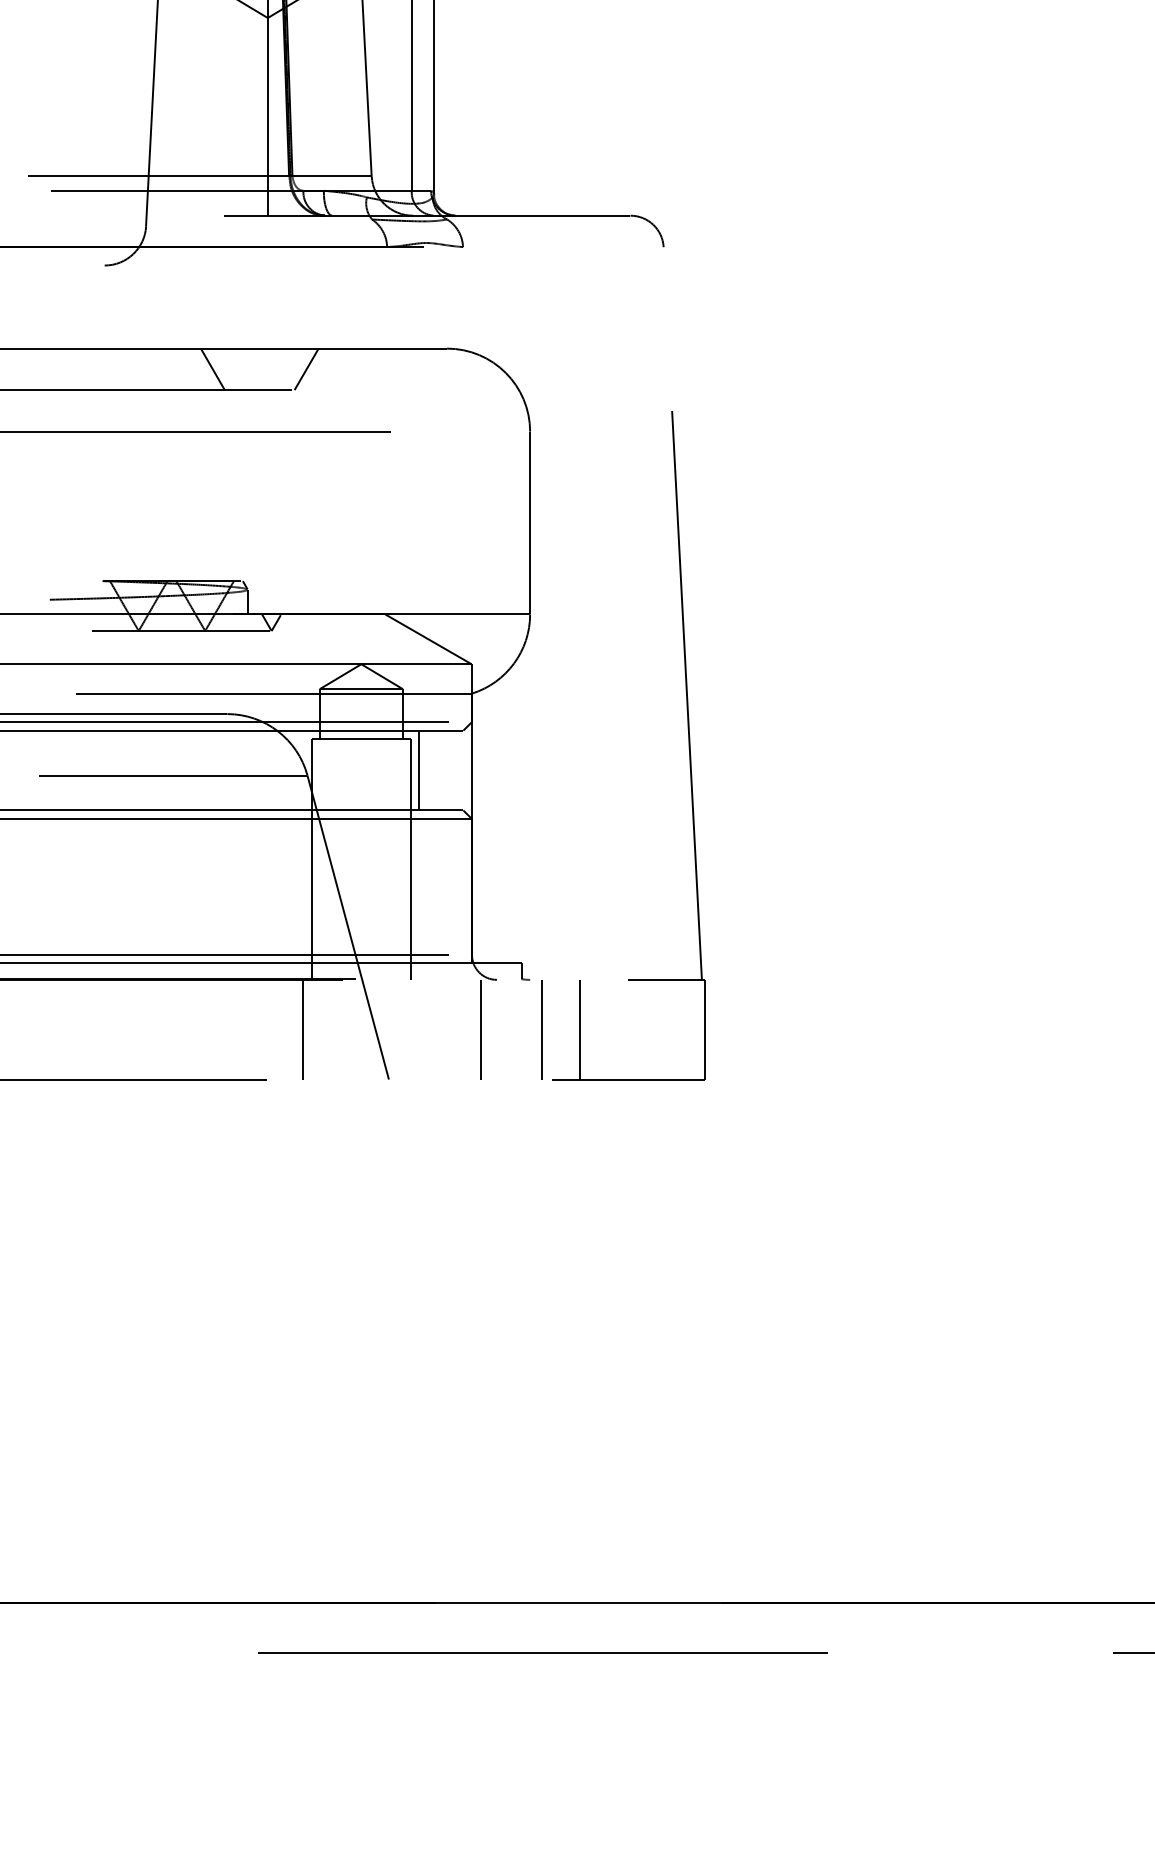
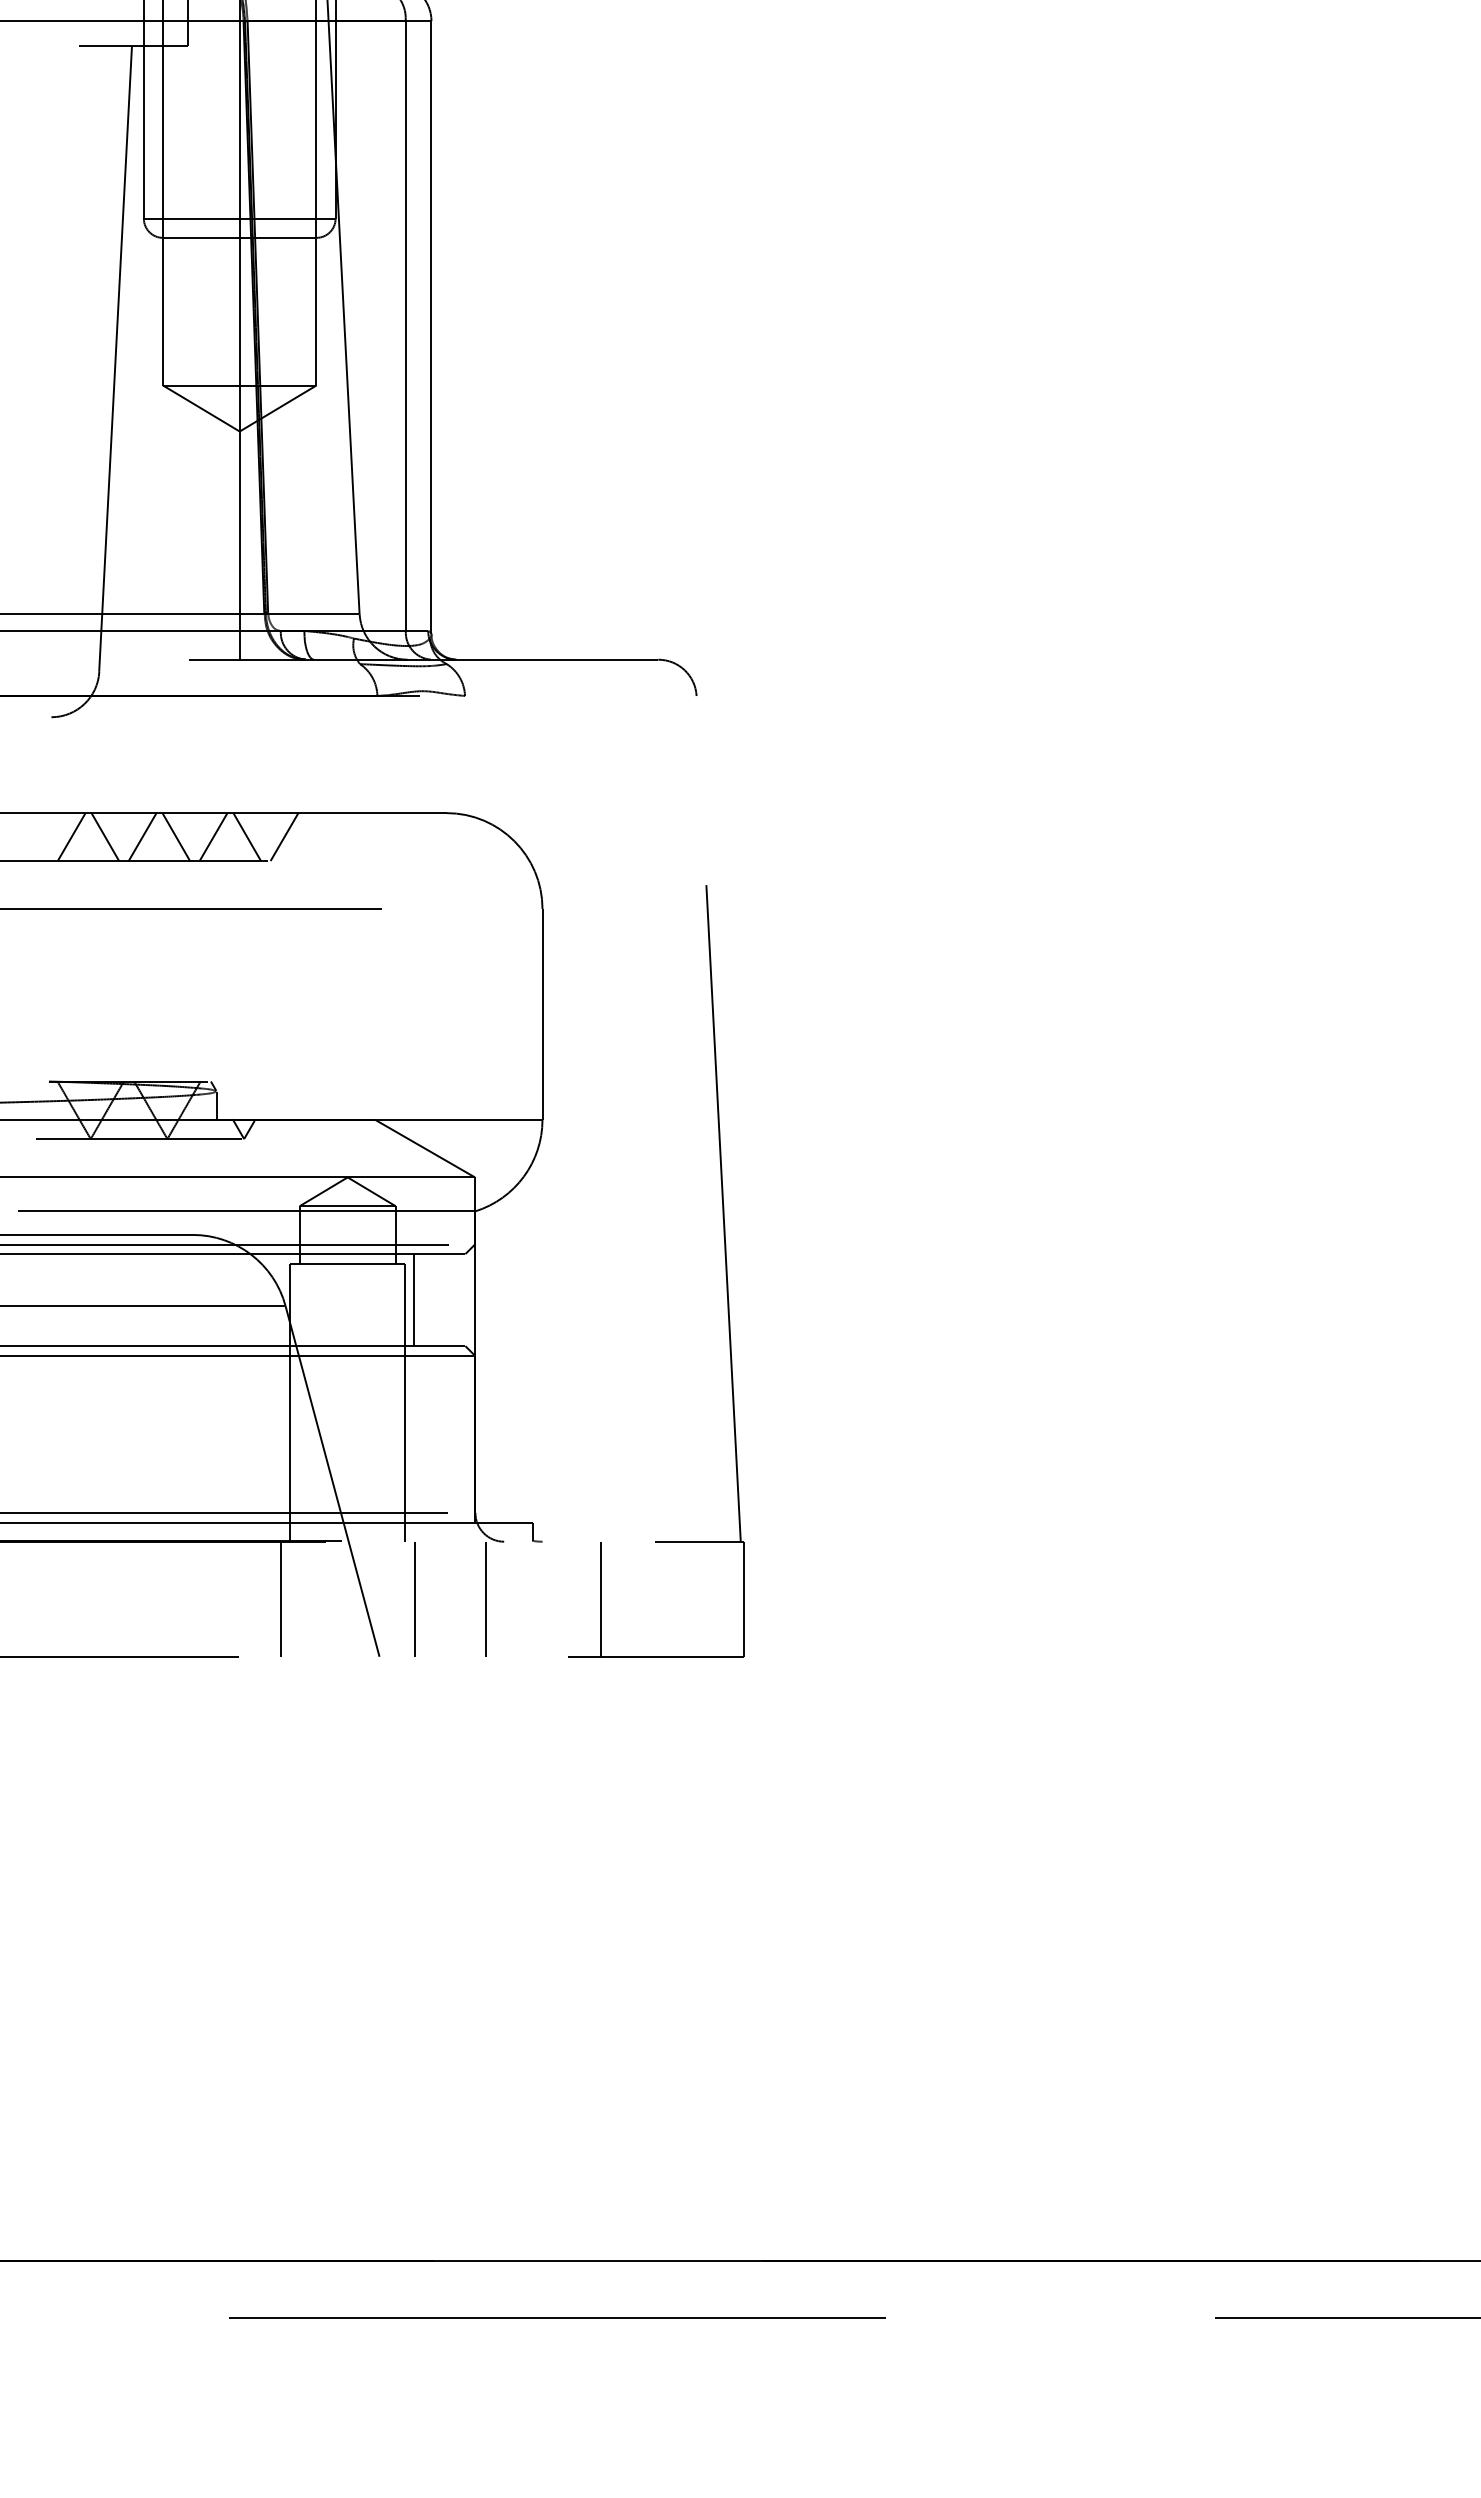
line: (122, 369) -> (71, 837), added
line: (151, 369) -> (105, 837), added
line: (183, 369) -> (142, 837), added
line: (245, 369) -> (213, 837), added
line: (274, 369) -> (247, 837), added
line: (541, 1029) -> (414, 1599), moved

